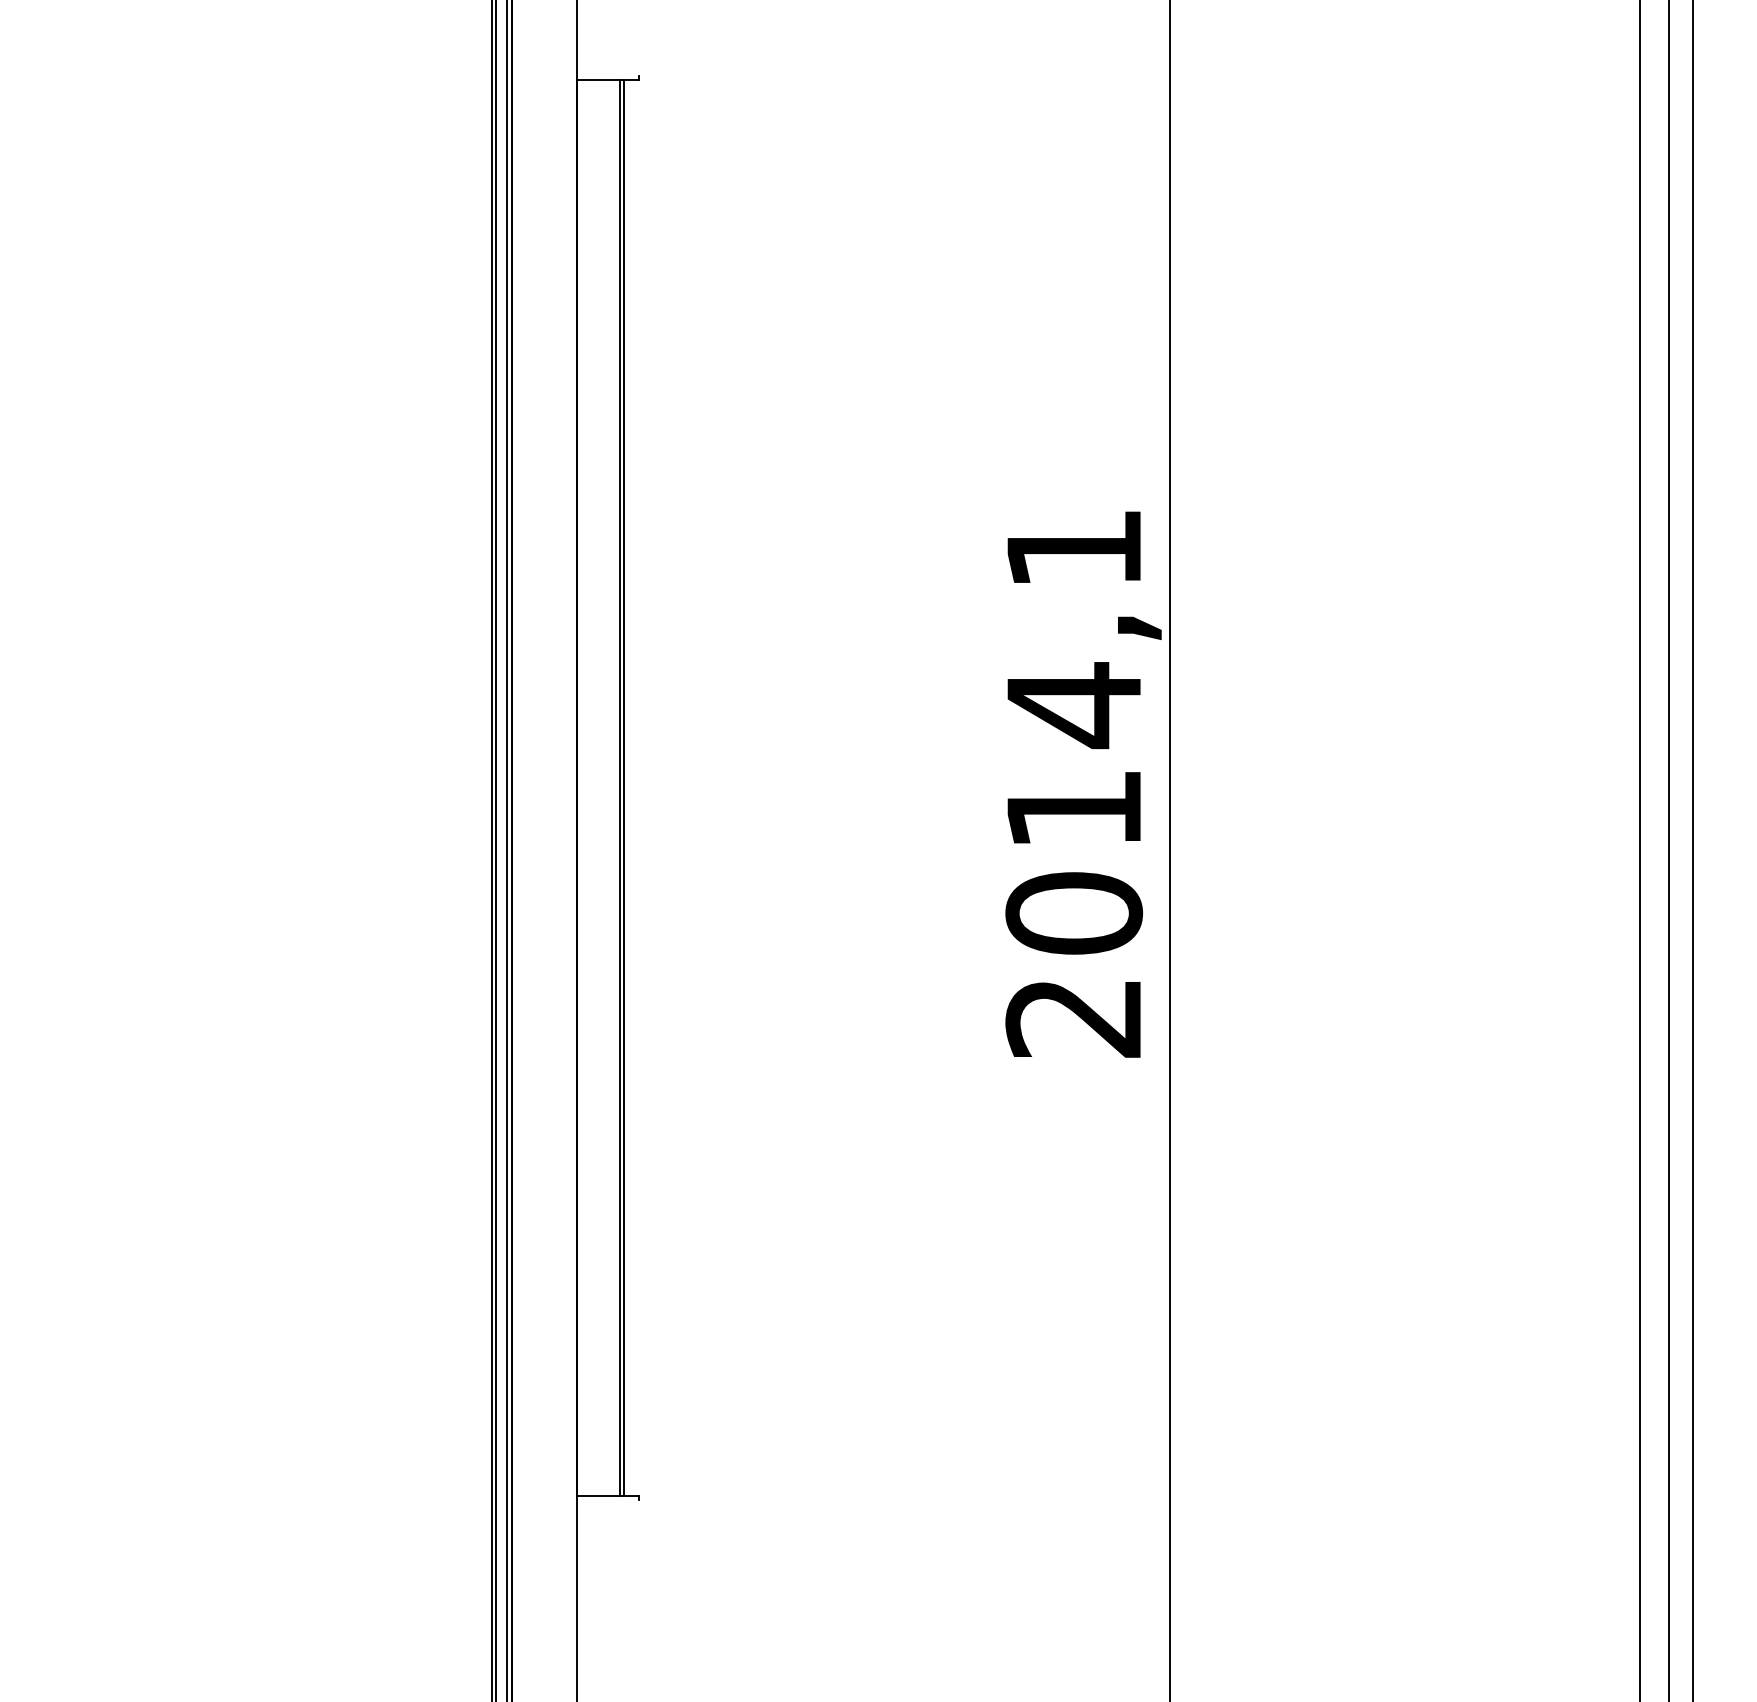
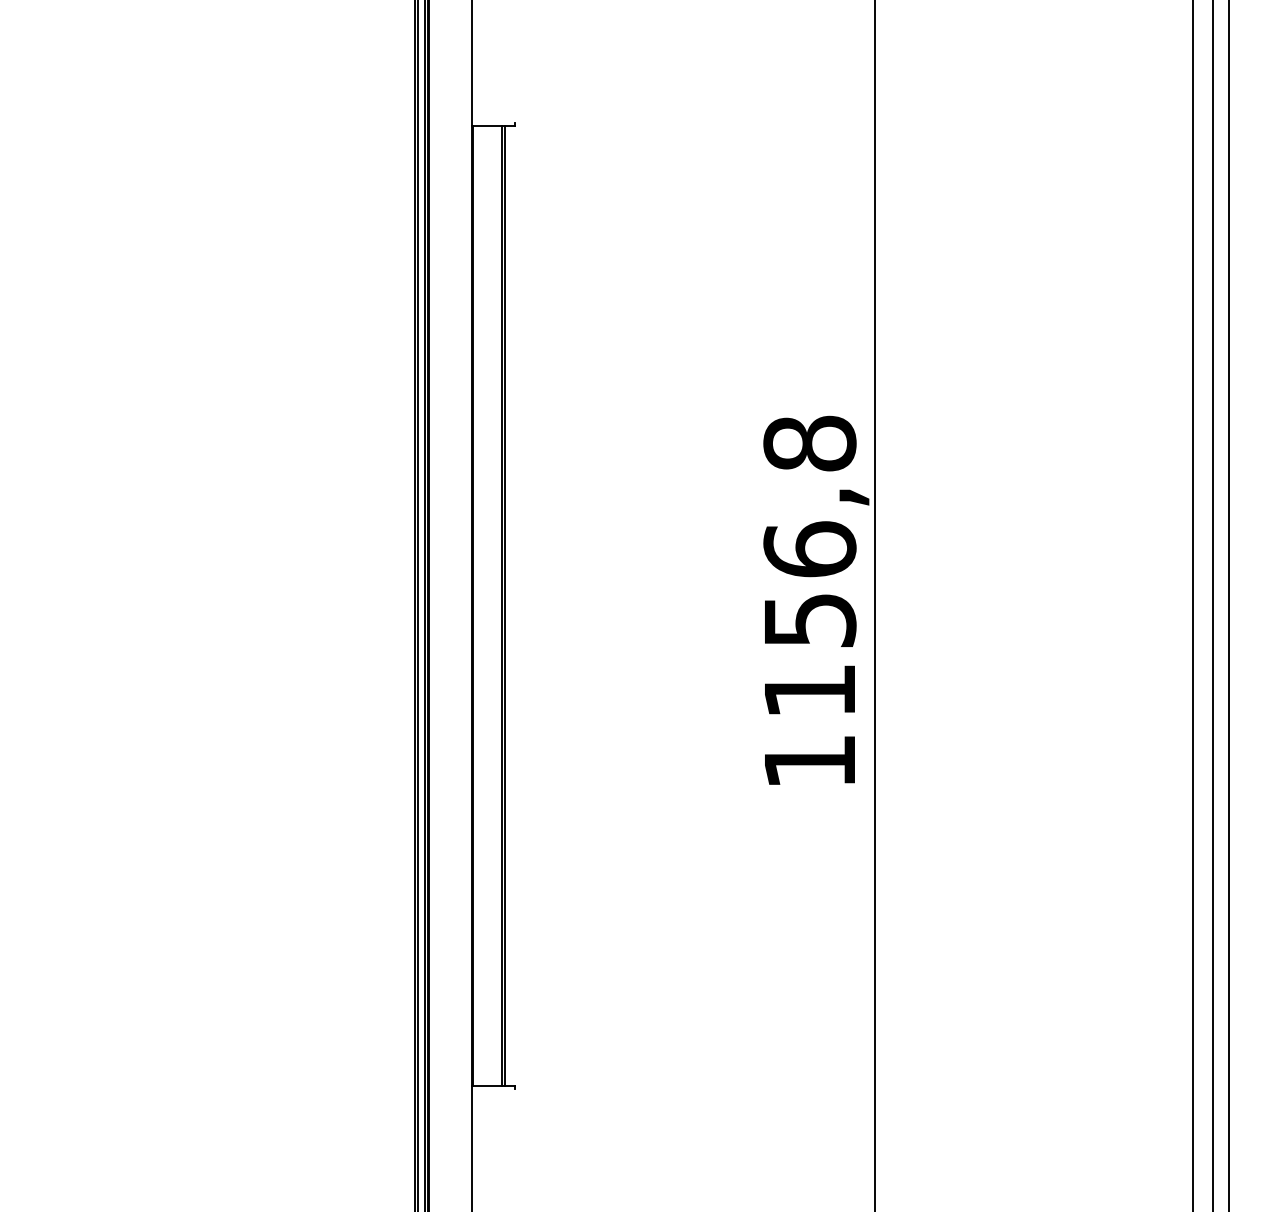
text: (1073, 781) -> (809, 601), 2014,1 -> 1156,8

